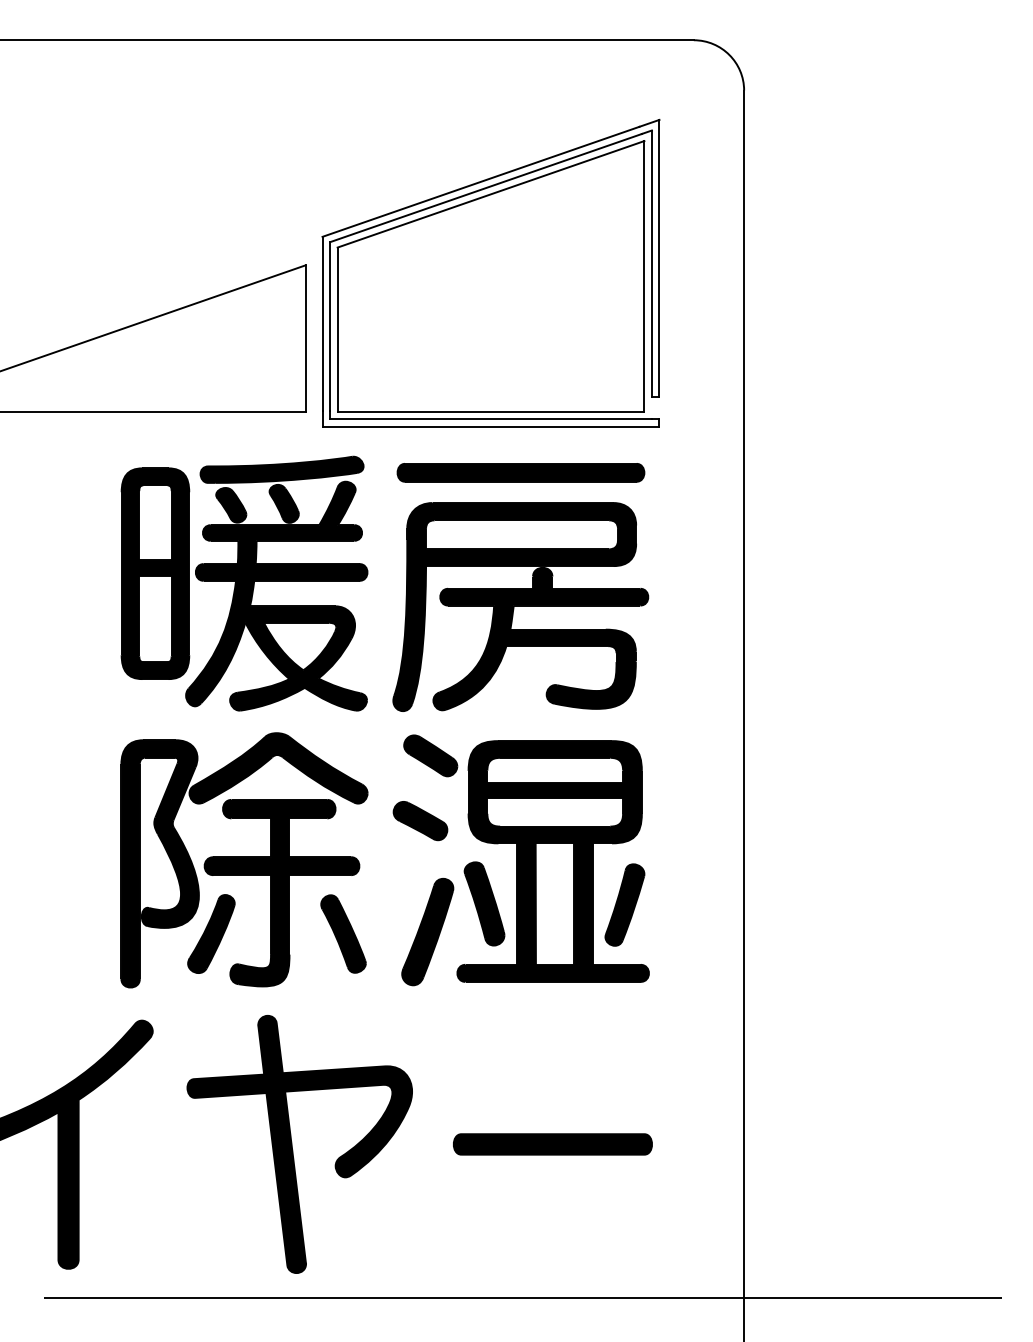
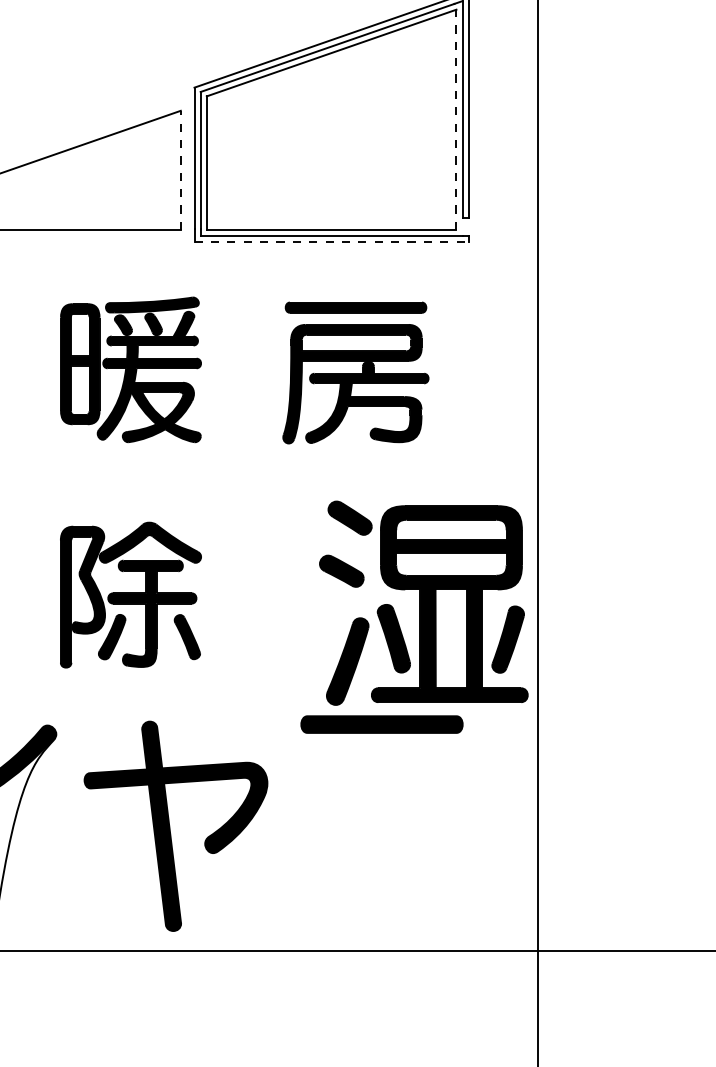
line: (644, 275) -> (456, 119), solid -> dashed
line: (305, 338) -> (180, 170), solid -> dashed
line: (491, 426) -> (332, 242), solid -> dashed
part: (244, 583) -> (131, 369), size x0.7
part: (520, 587) -> (355, 373), size x0.7
part: (244, 860) -> (131, 595), size x0.7
part: (520, 860) -> (423, 603), moved
part: (552, 1144) -> (381, 724), moved

